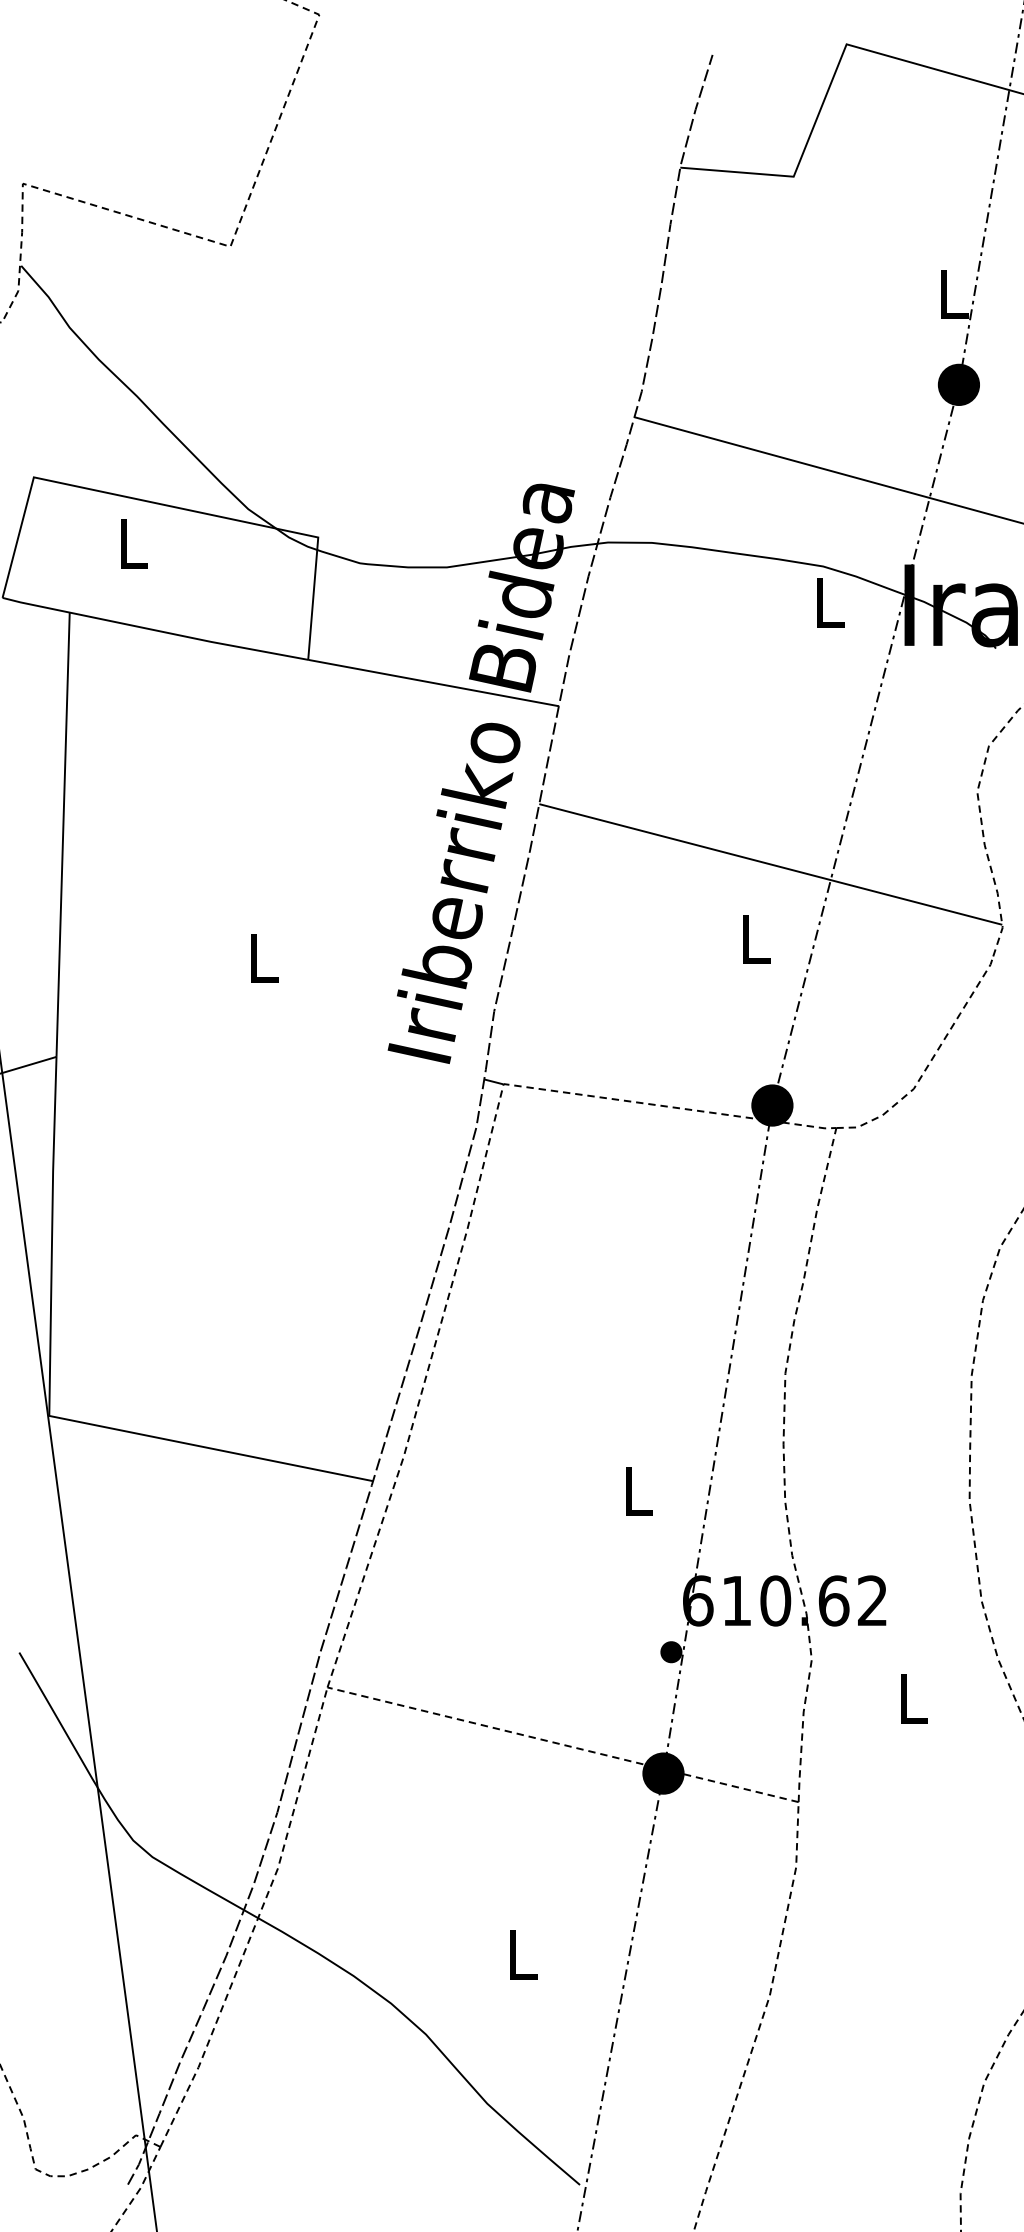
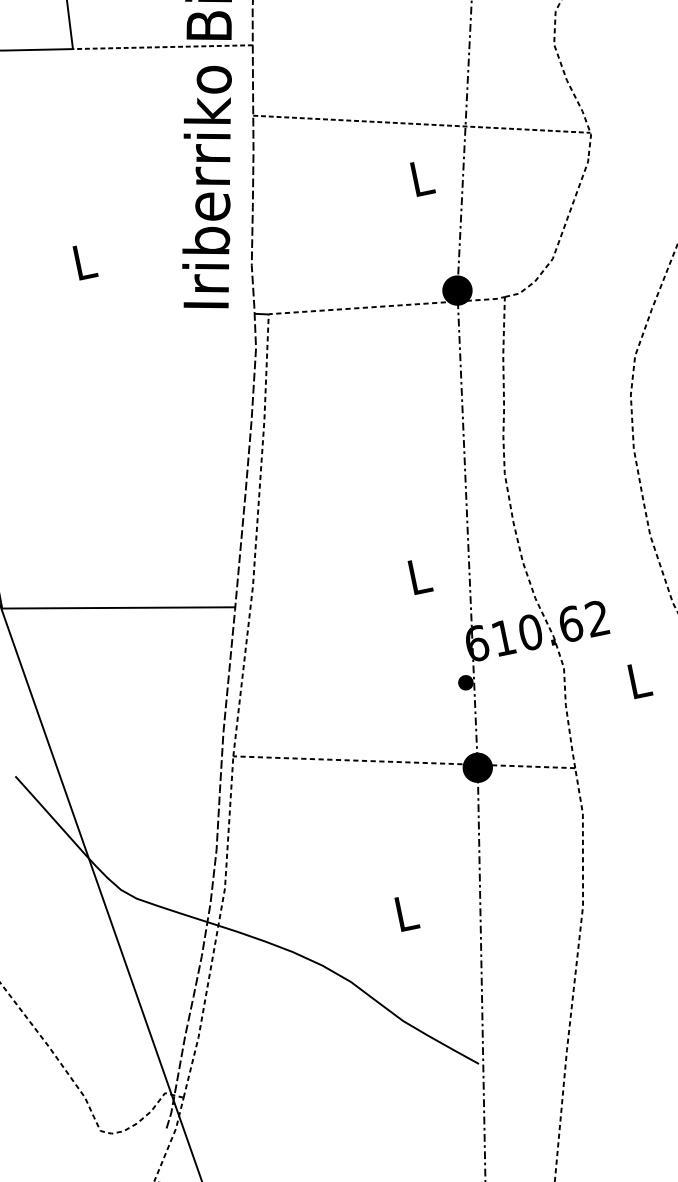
line: (432, 682) -> (162, 46), solid -> dashed
line: (771, 864) -> (422, 124), solid -> dashed

